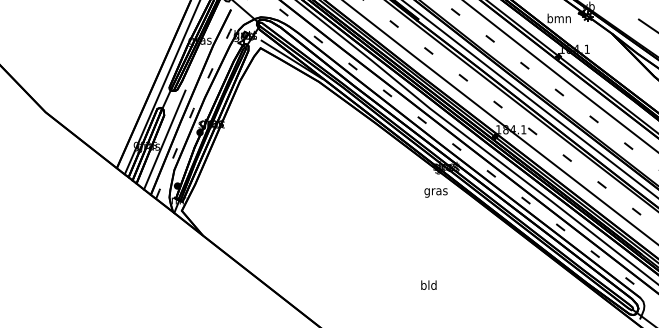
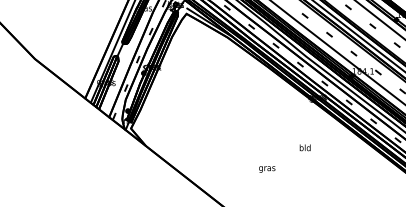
line: (164, 139) -> (118, 78), removed
text: (435, 192) -> (266, 169), moved
text: (428, 284) -> (304, 147), moved

